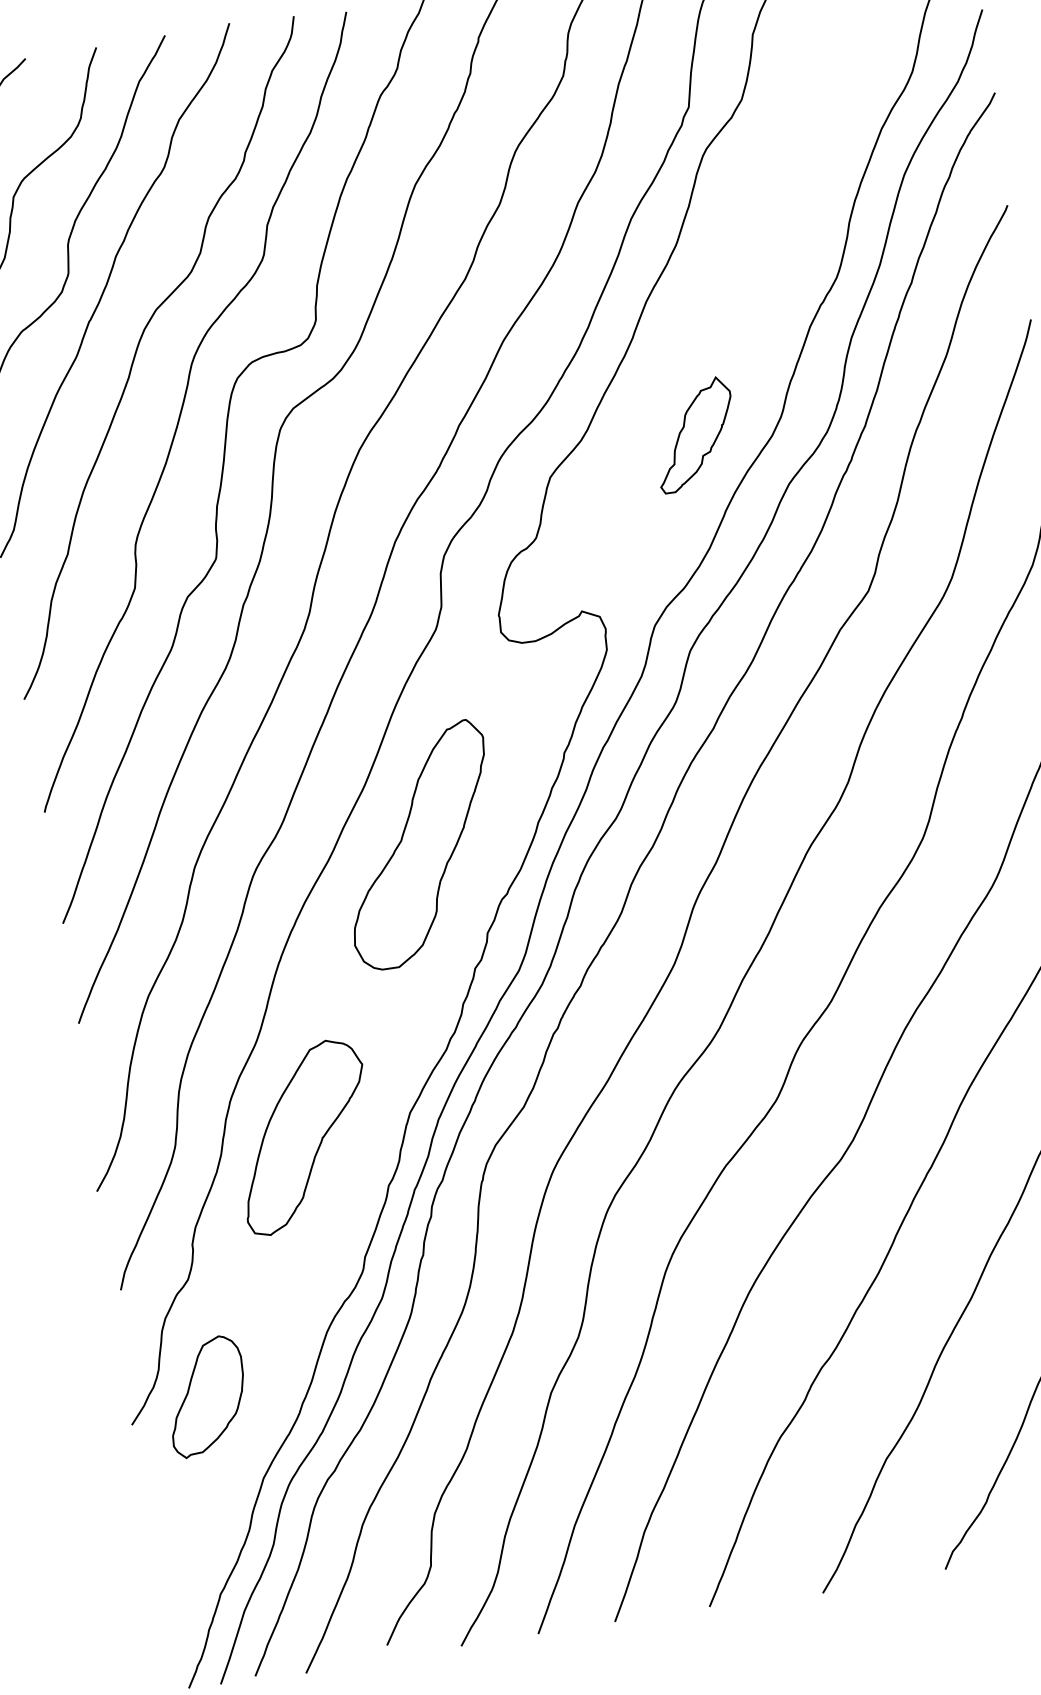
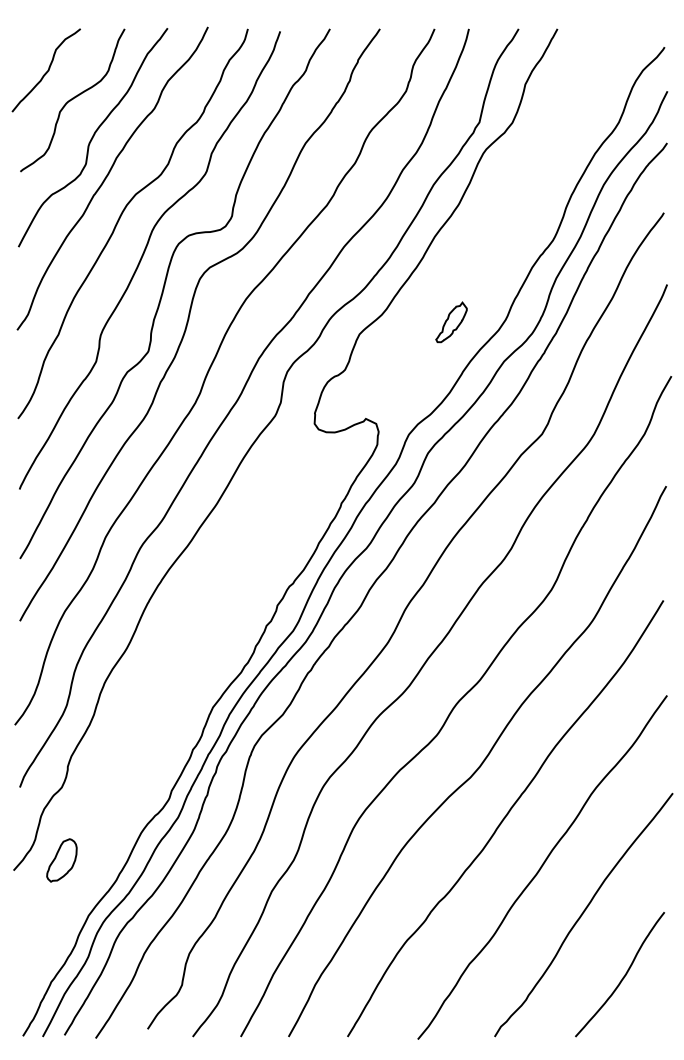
part: (694, 435) -> (451, 322), size x0.6
part: (419, 845) -> (244, 545), removed
part: (304, 1136) -> (146, 711), removed
part: (206, 1396) -> (61, 860), size x0.6

